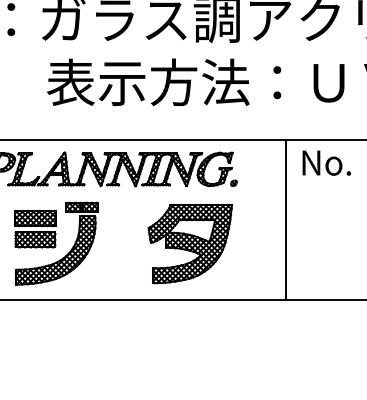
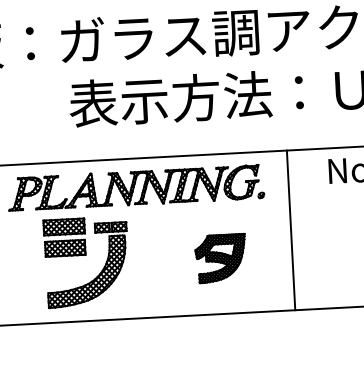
line: (285, 219) -> (290, 230), moved
part: (35, 229) -> (64, 237), moved
part: (189, 244) -> (220, 258), size x0.6

